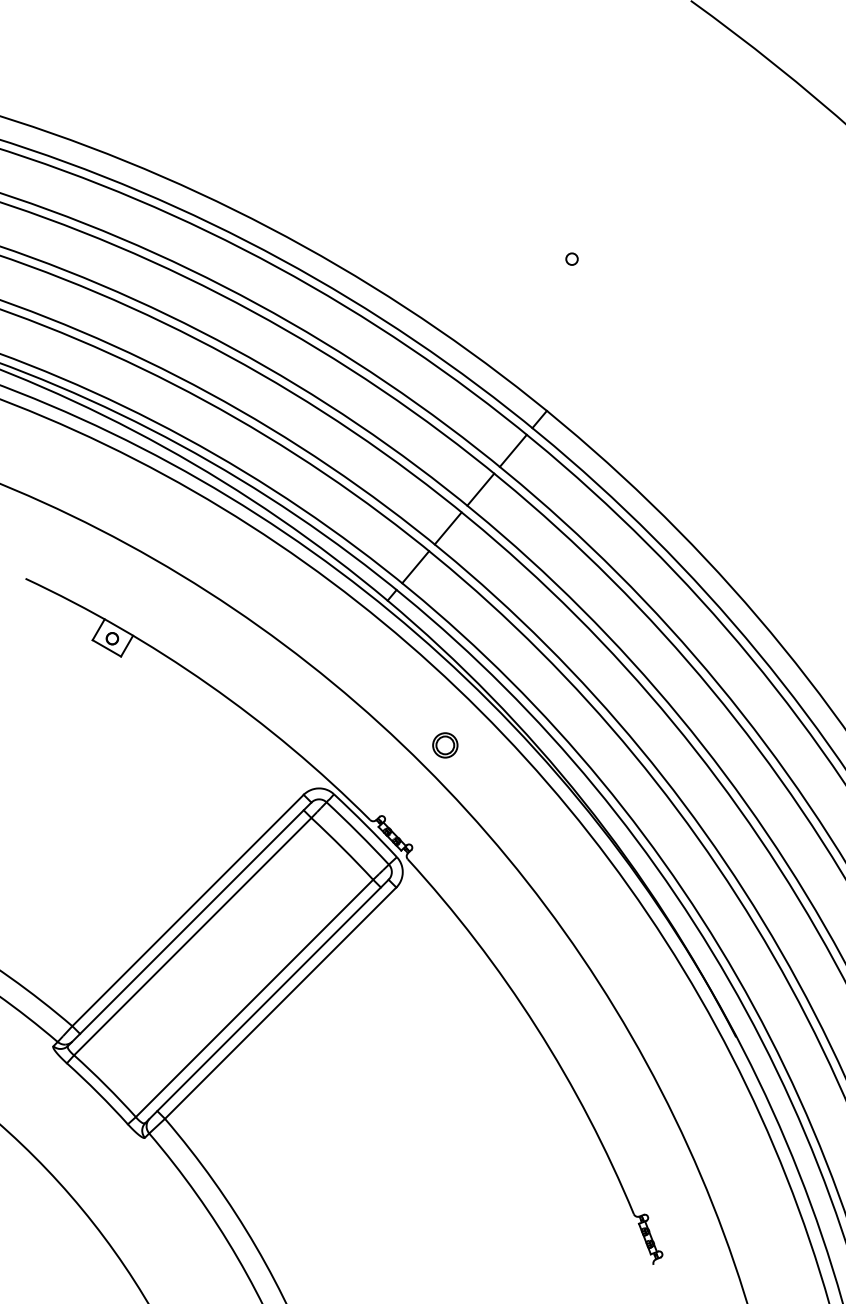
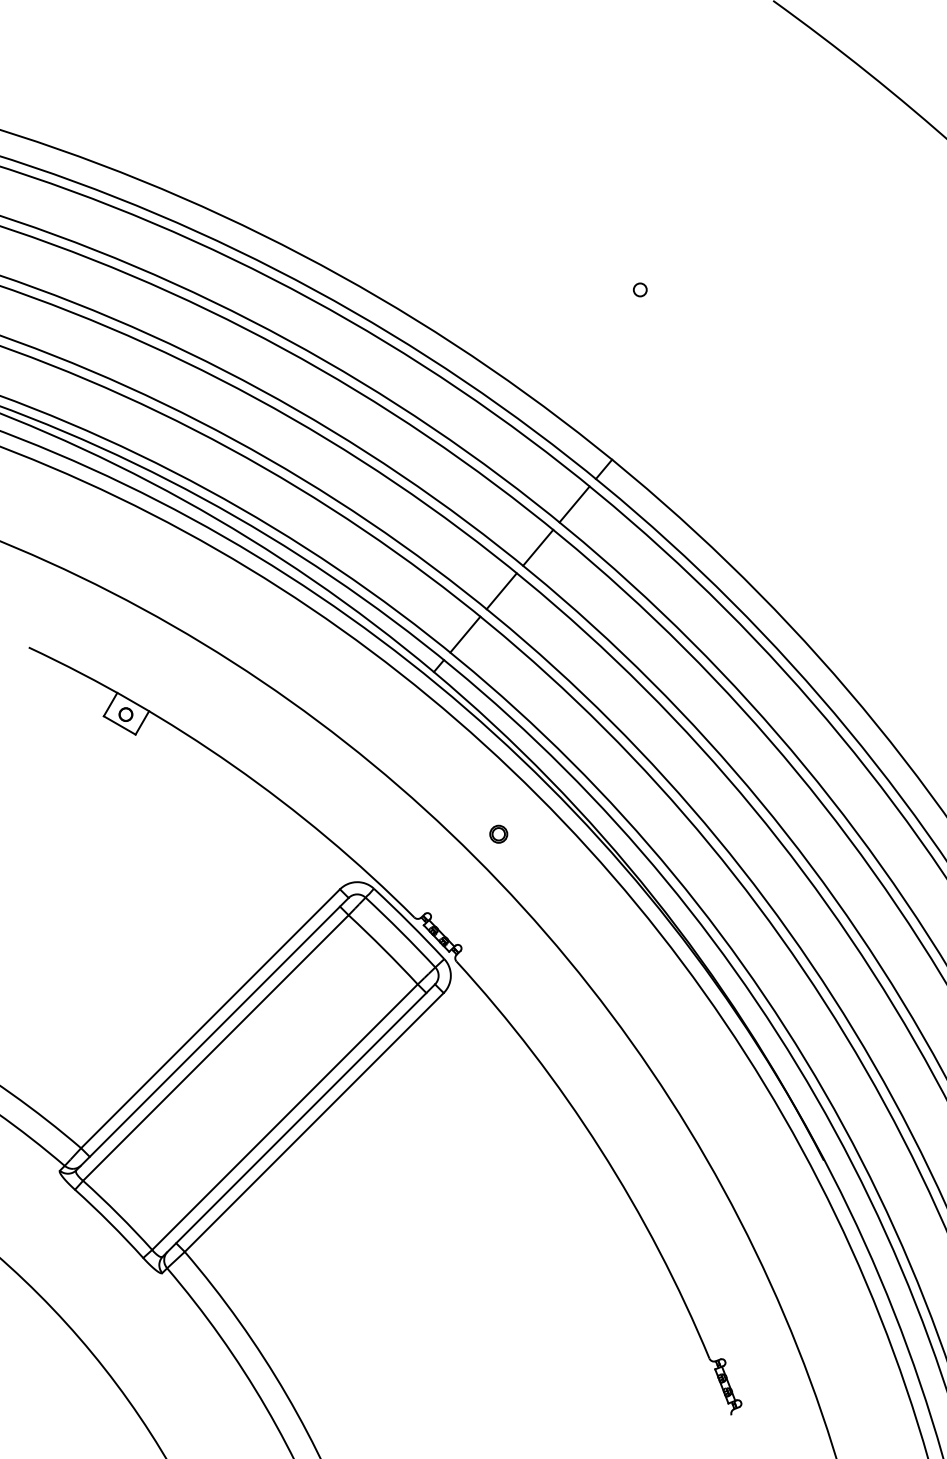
part: (445, 745) -> (498, 834), size x0.62

